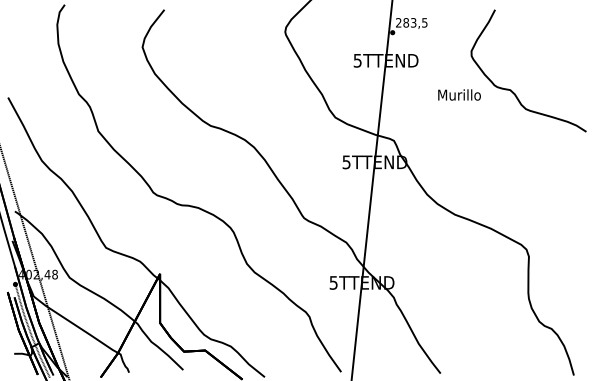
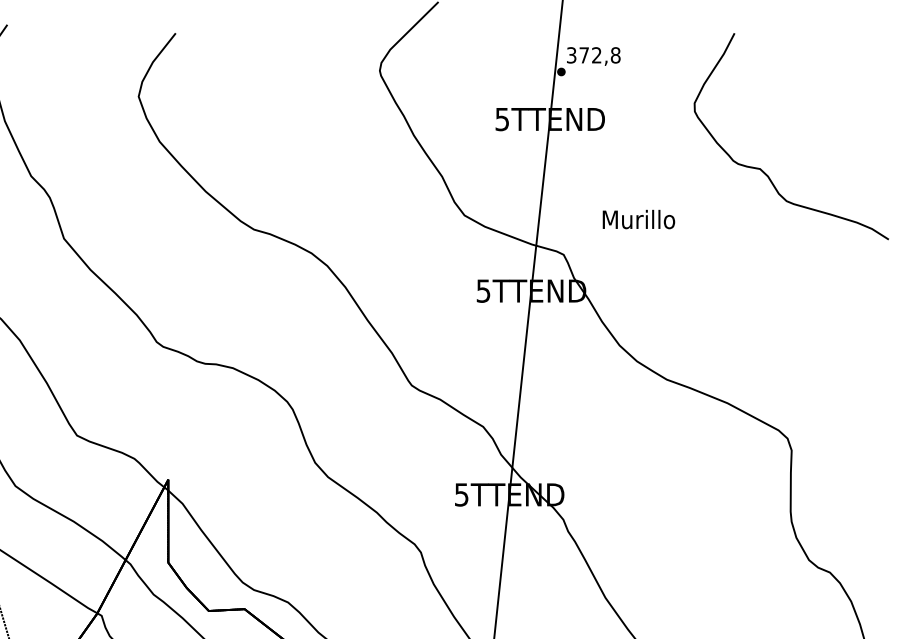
text: (411, 22) -> (593, 54), 283,5 -> 372,8
text: (459, 94) -> (638, 218), moved

